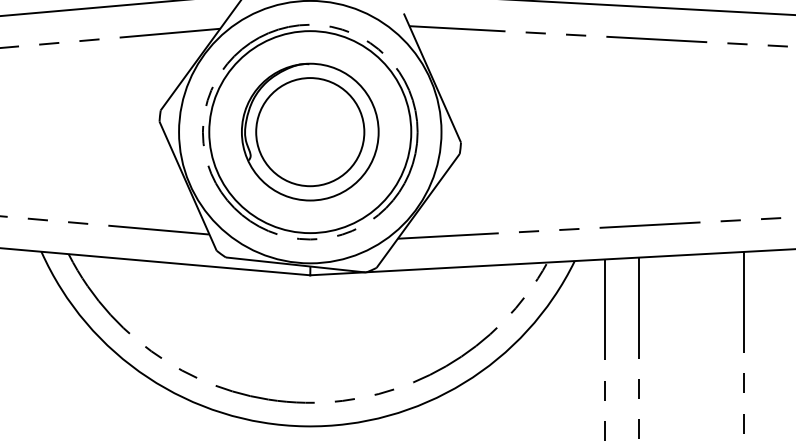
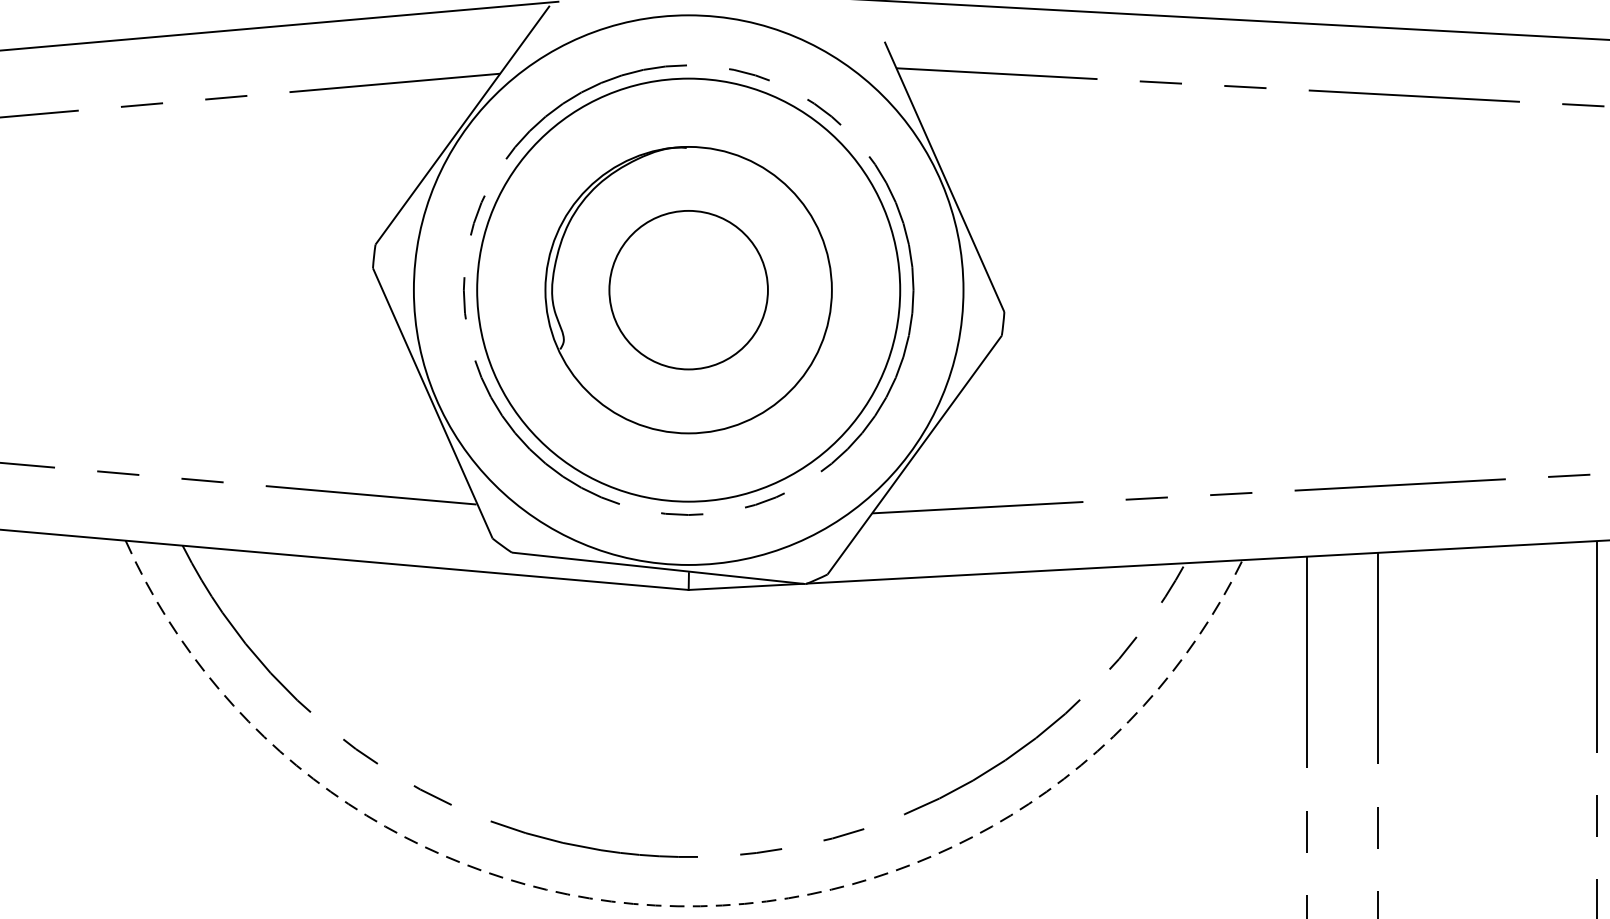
circle: (310, 132) -> (689, 290), size x0.7
arc: (305, 426) -> (678, 906), solid -> dashed

